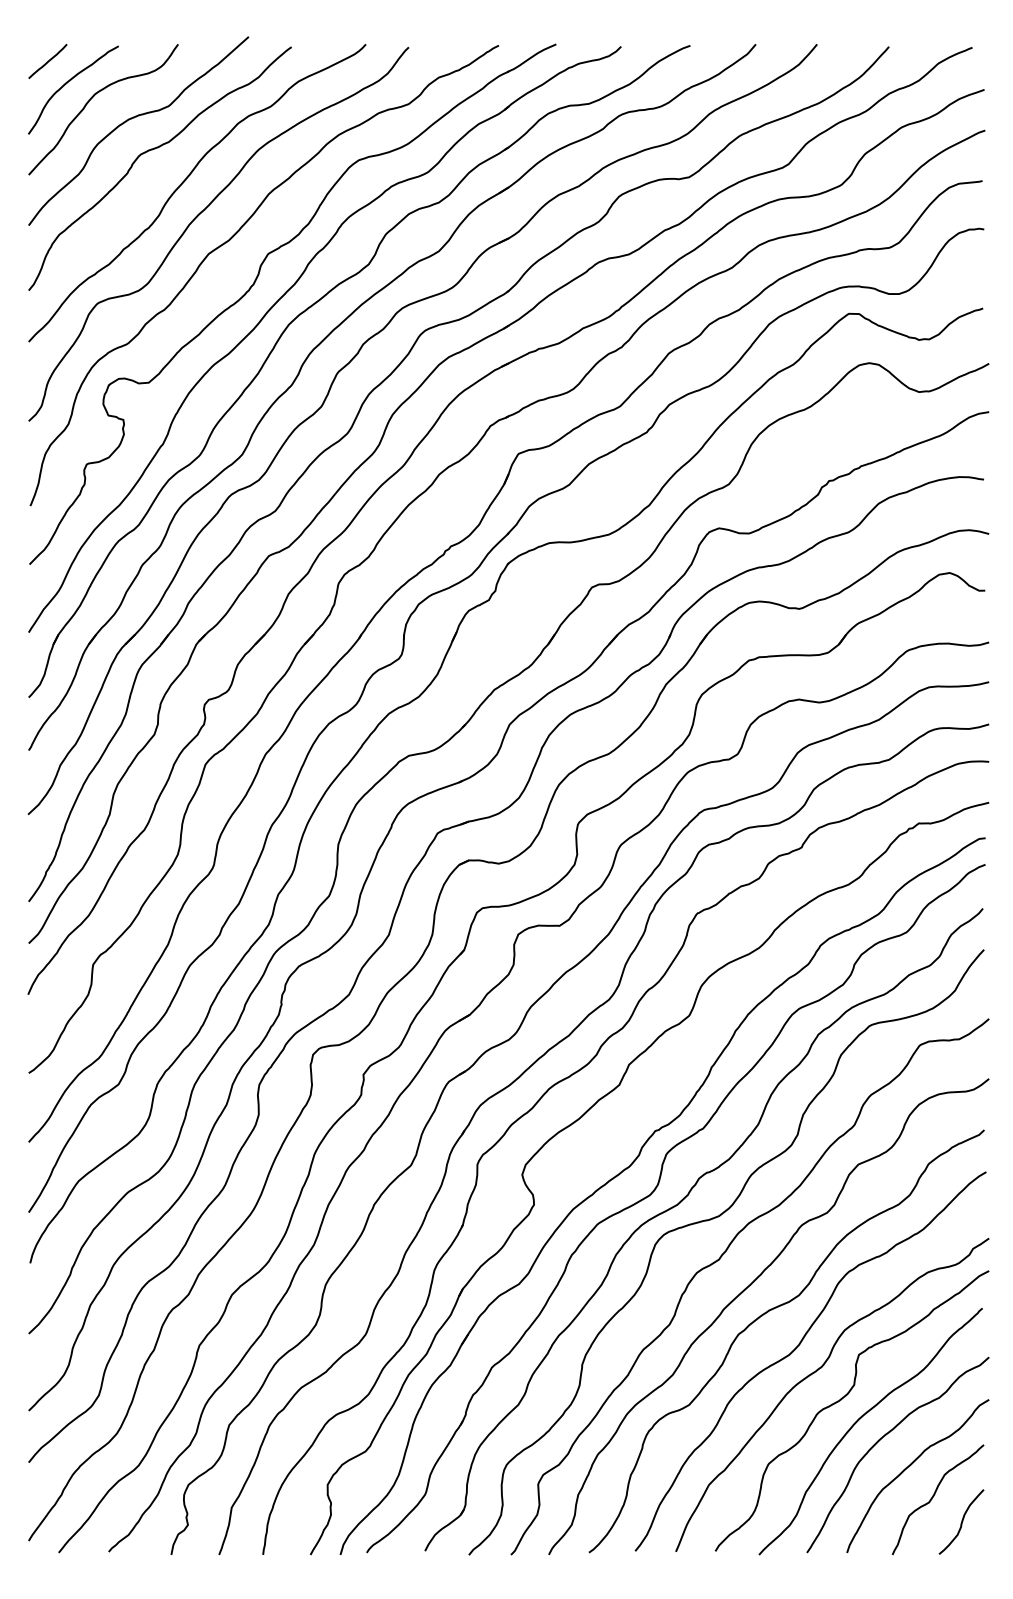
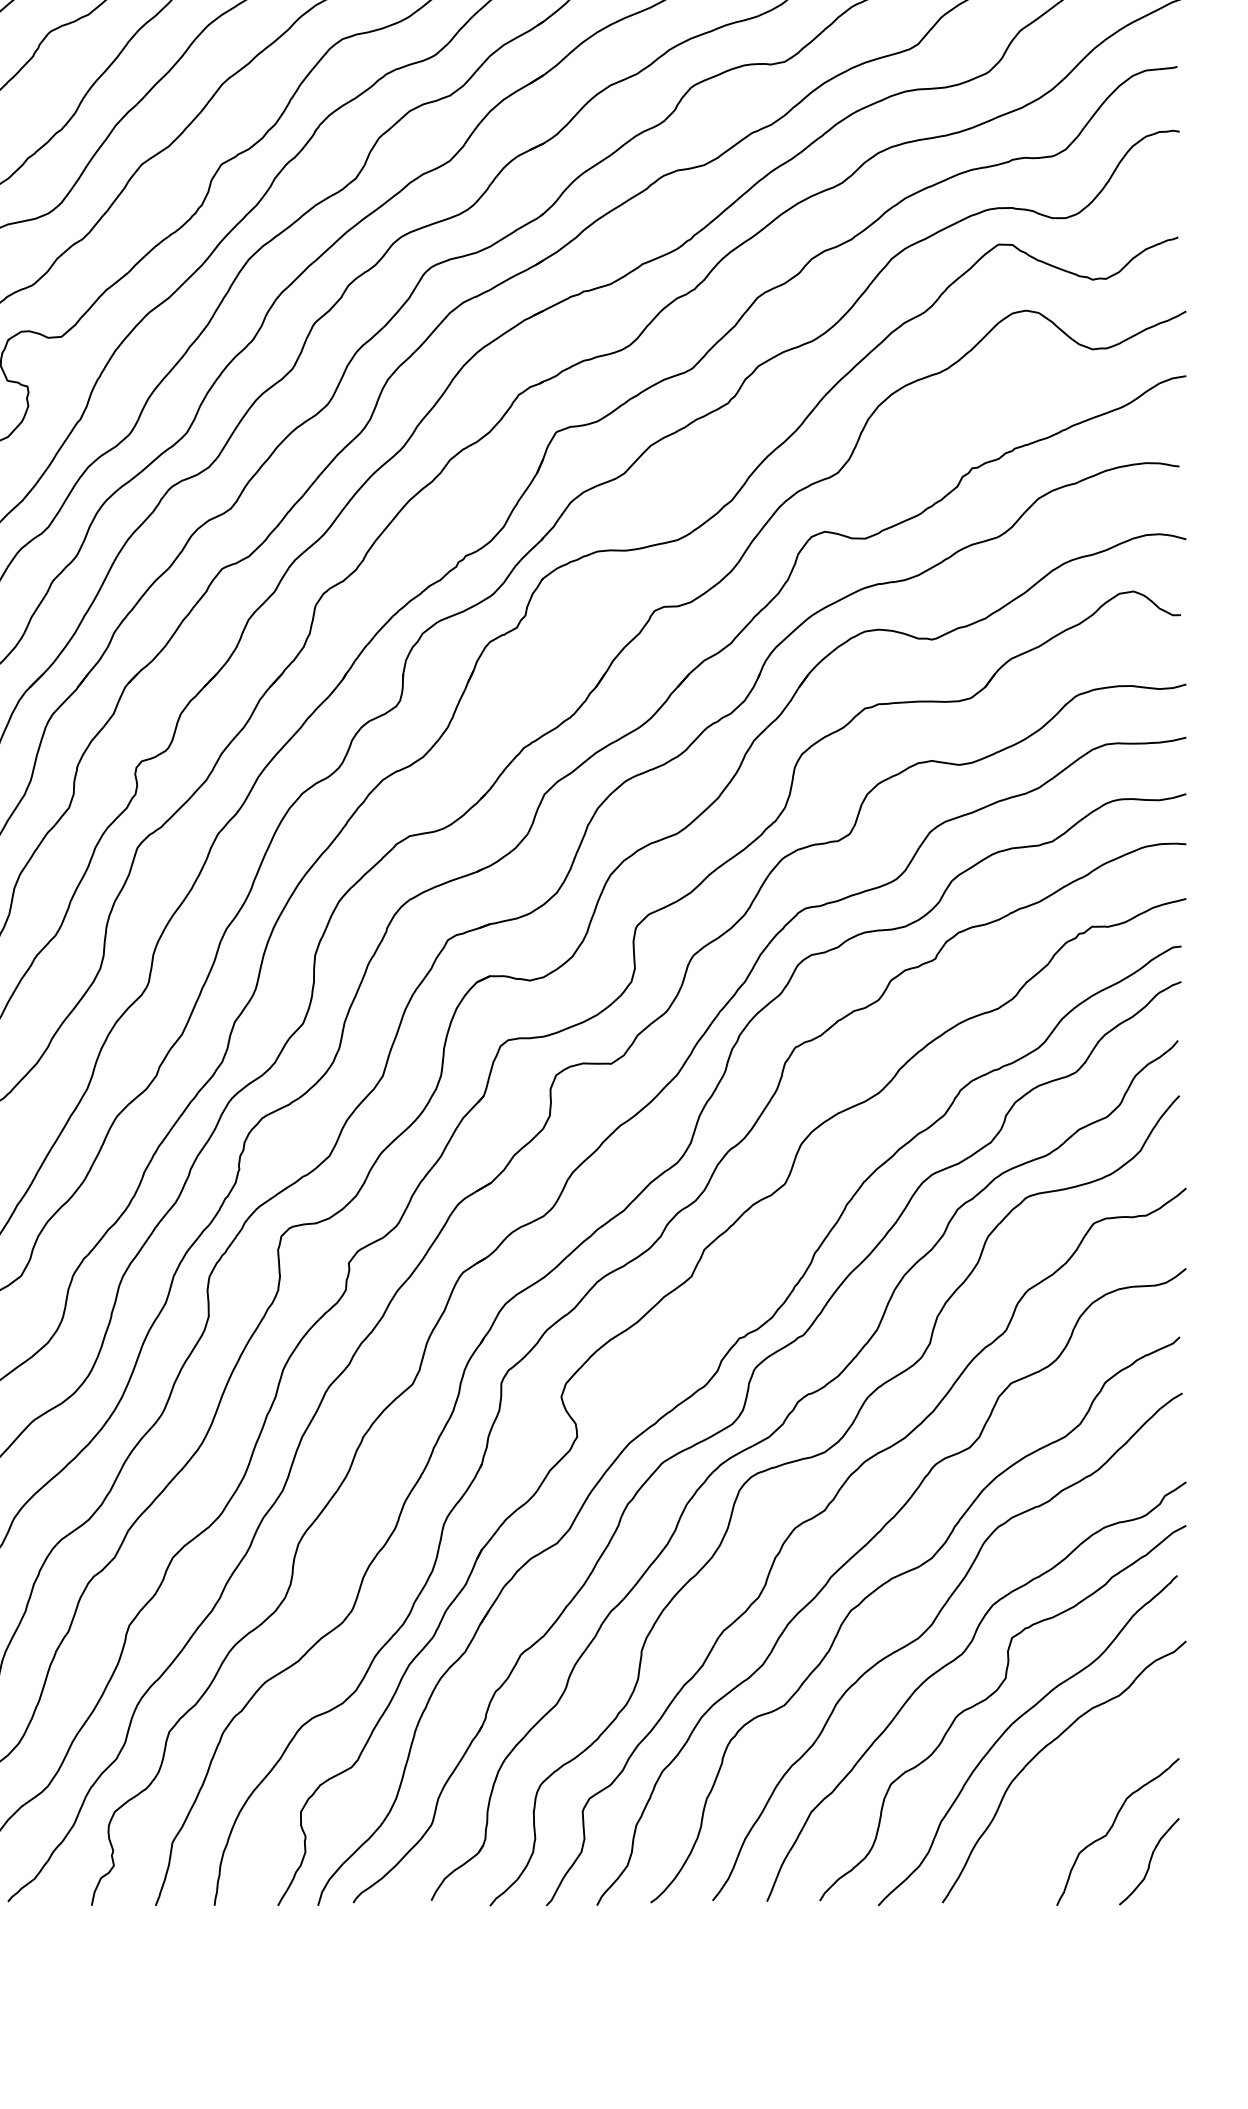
curve: (910, 1466) -> (1081, 1787), removed

